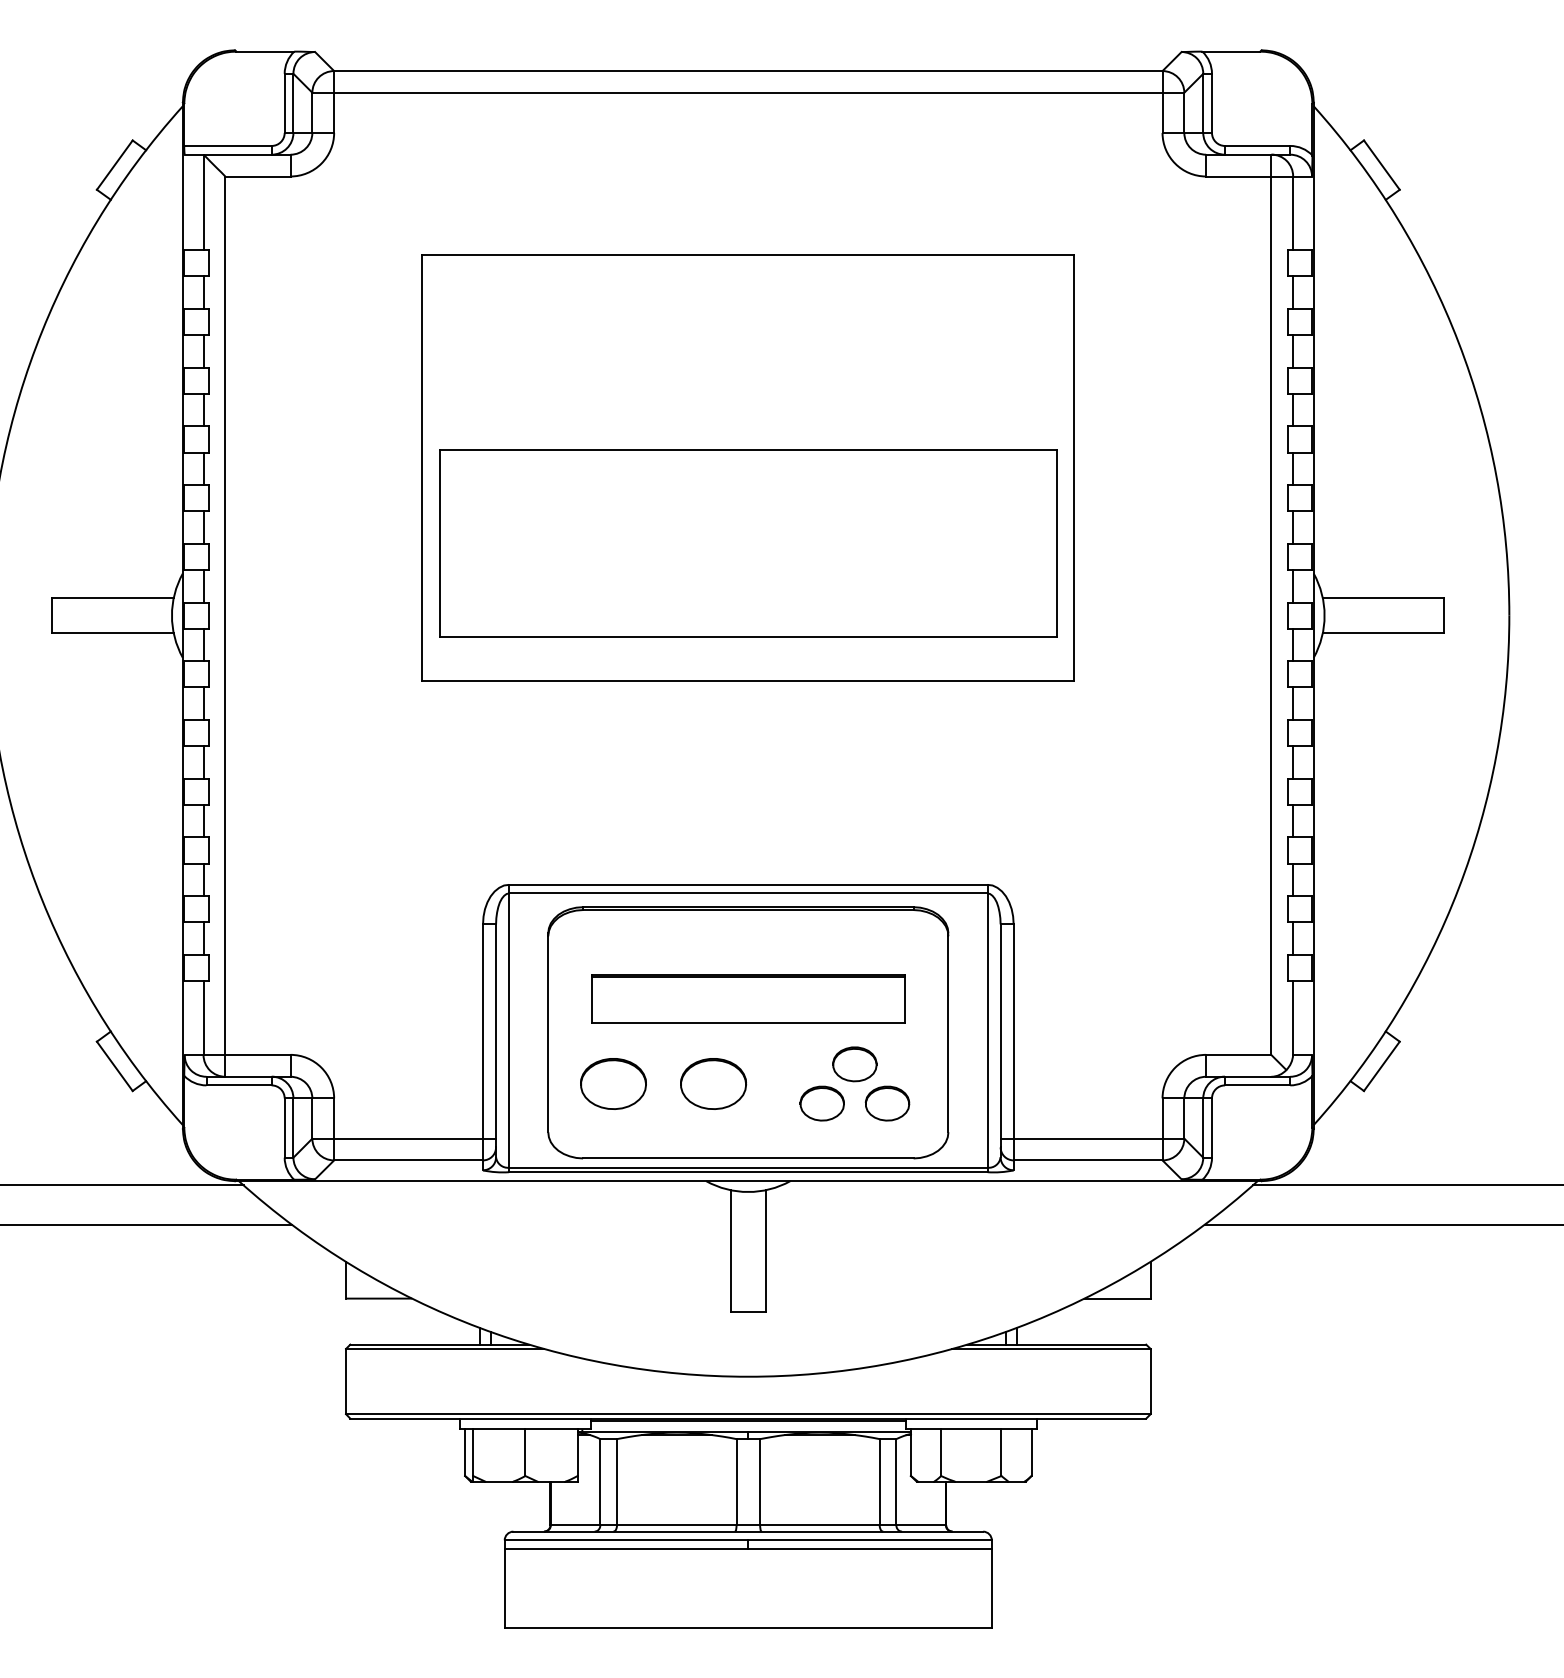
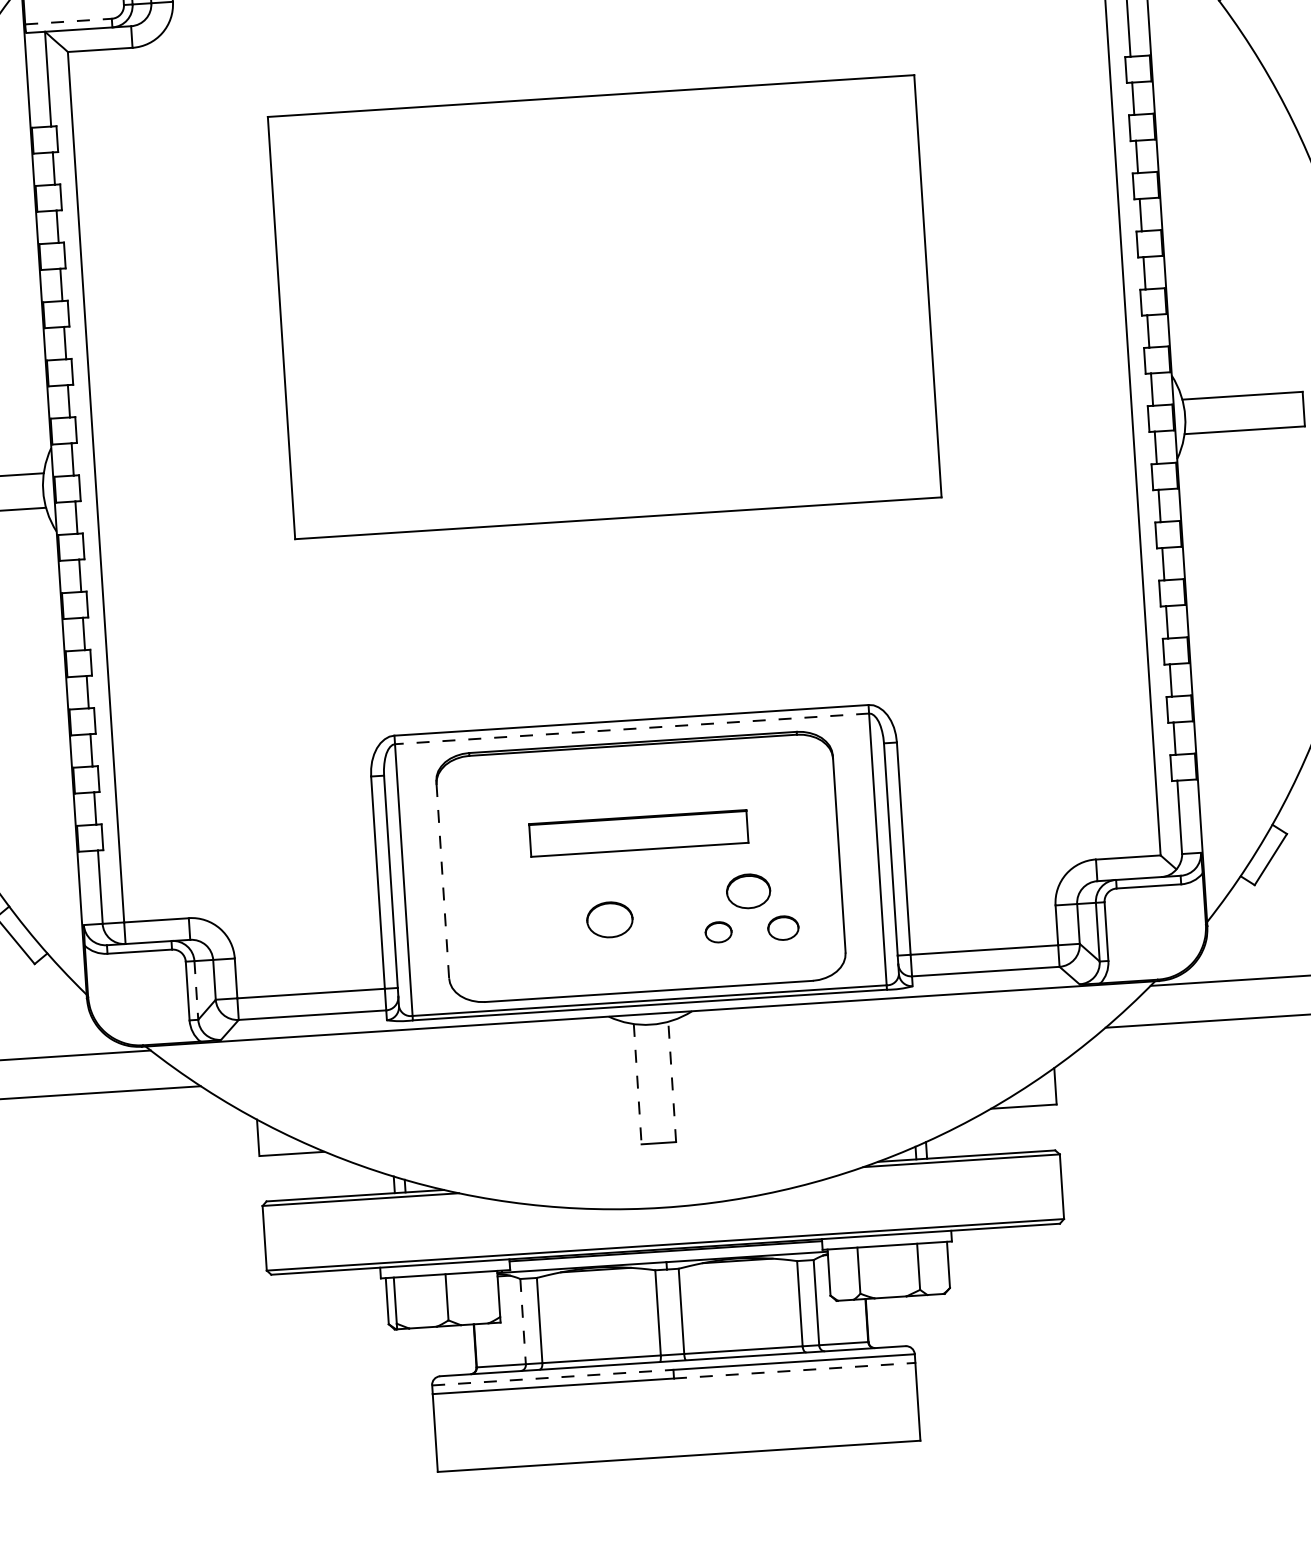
line: (227, 145) -> (68, 21), solid -> dashed
part: (748, 543) -> (609, 382), removed
line: (747, 893) -> (631, 728), solid -> dashed
part: (748, 998) -> (638, 832), size x0.7
line: (548, 1034) -> (443, 881), solid -> dashed
part: (613, 1083) -> (510, 925), removed
part: (713, 1083) -> (609, 919), size x0.7
part: (821, 1103) -> (718, 932), size x0.6
part: (887, 1103) -> (783, 928), size x0.7
line: (293, 1128) -> (196, 990), solid -> dashed
line: (730, 1250) -> (637, 1083), solid -> dashed
line: (765, 1250) -> (671, 1081), solid -> dashed
line: (600, 1482) -> (523, 1321), solid -> dashed
line: (626, 1540) -> (552, 1377), solid -> dashed
line: (870, 1549) -> (795, 1371), solid -> dashed

